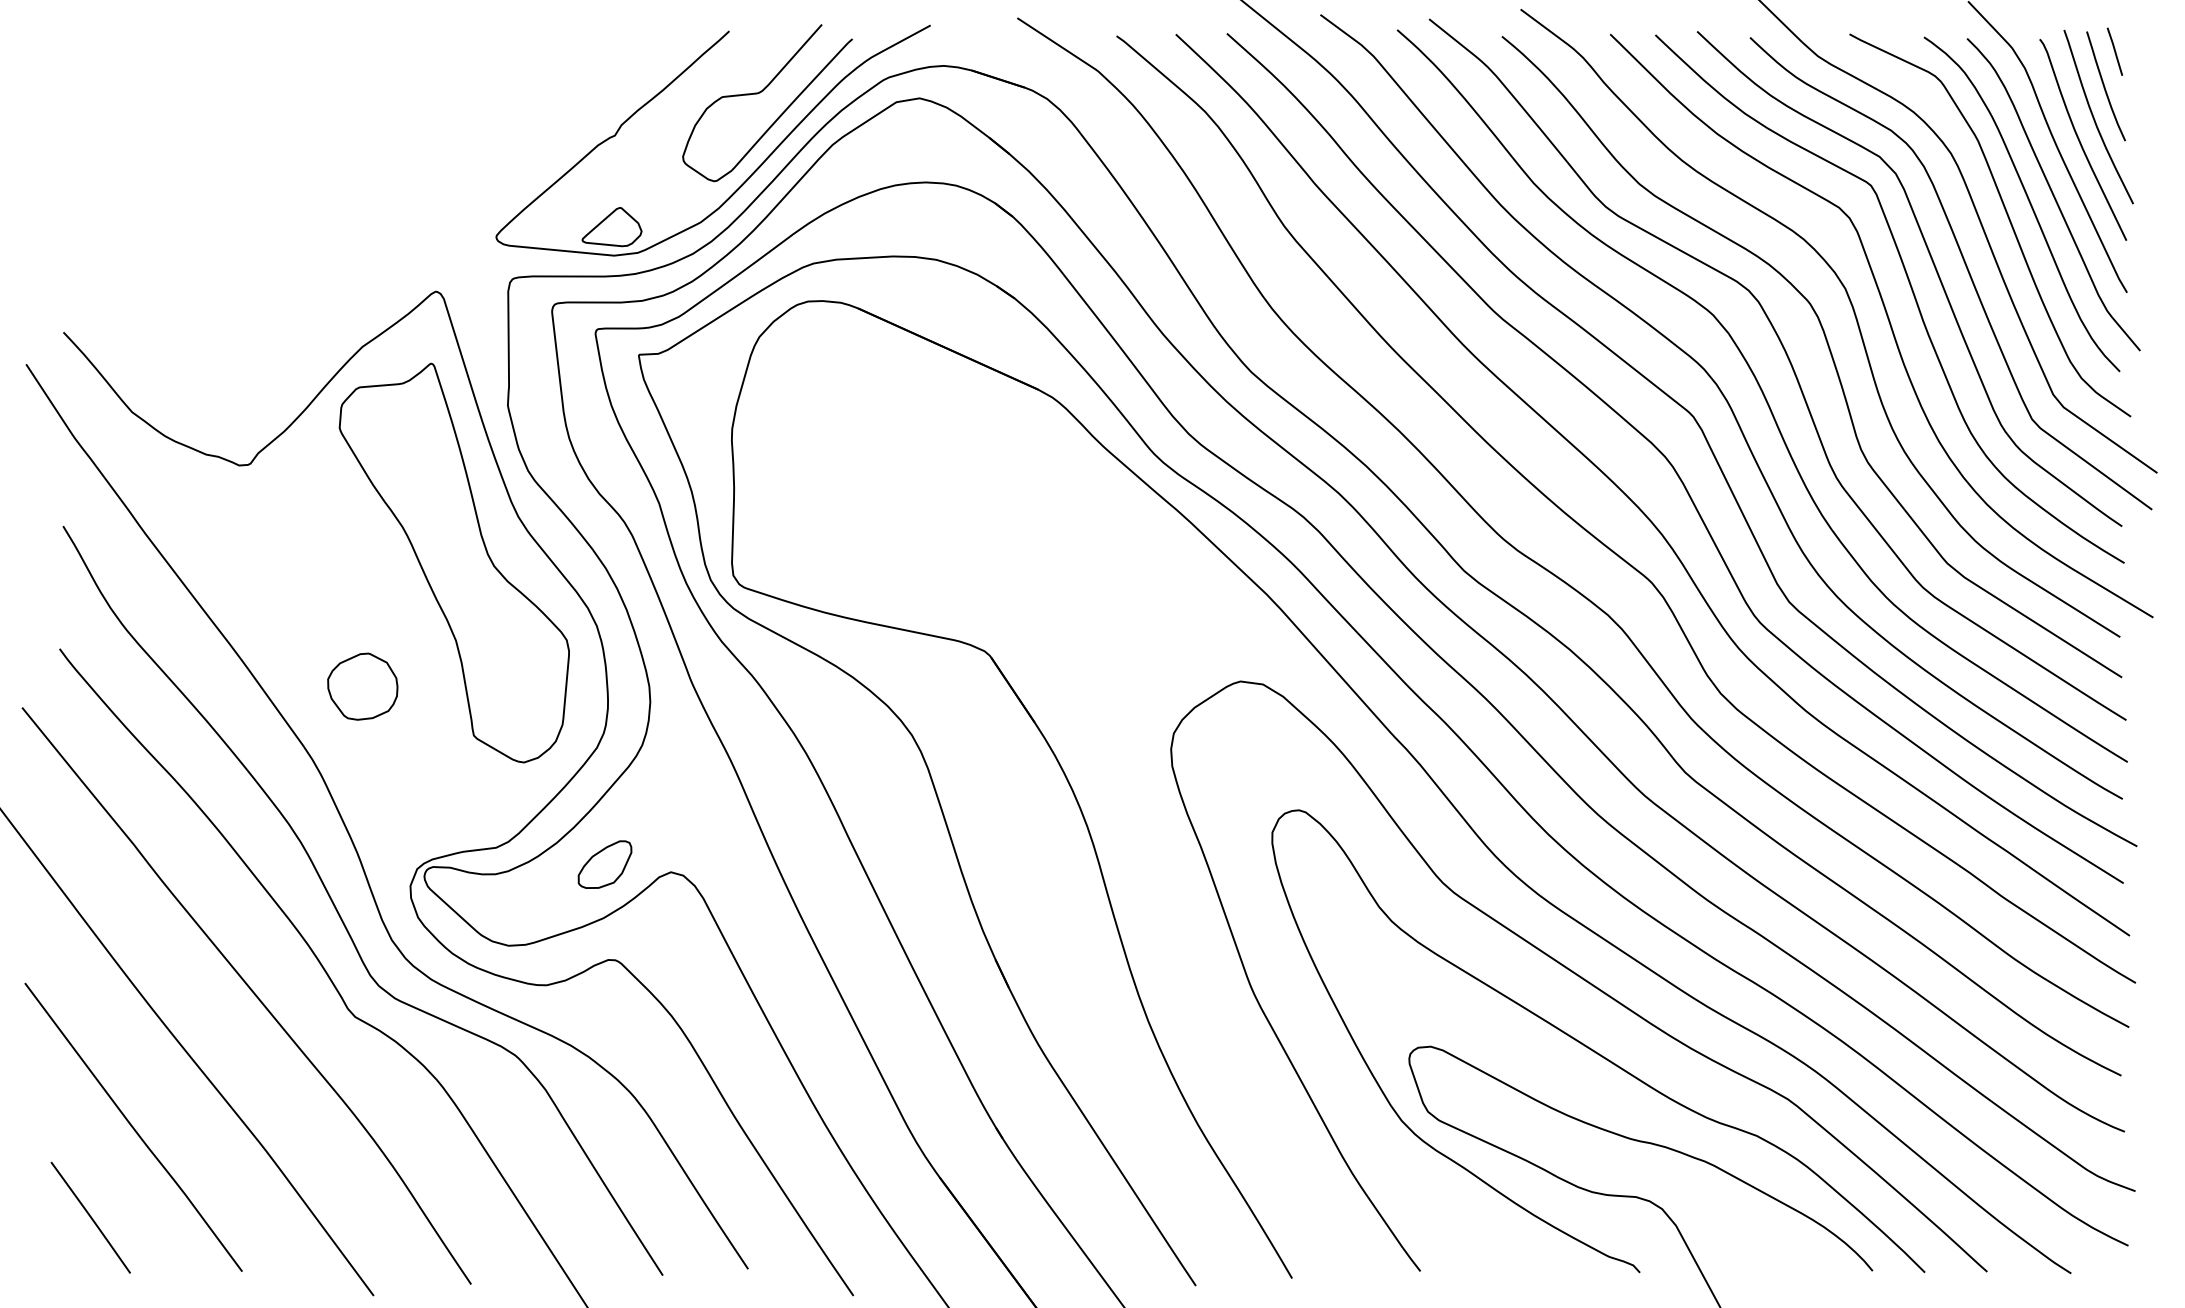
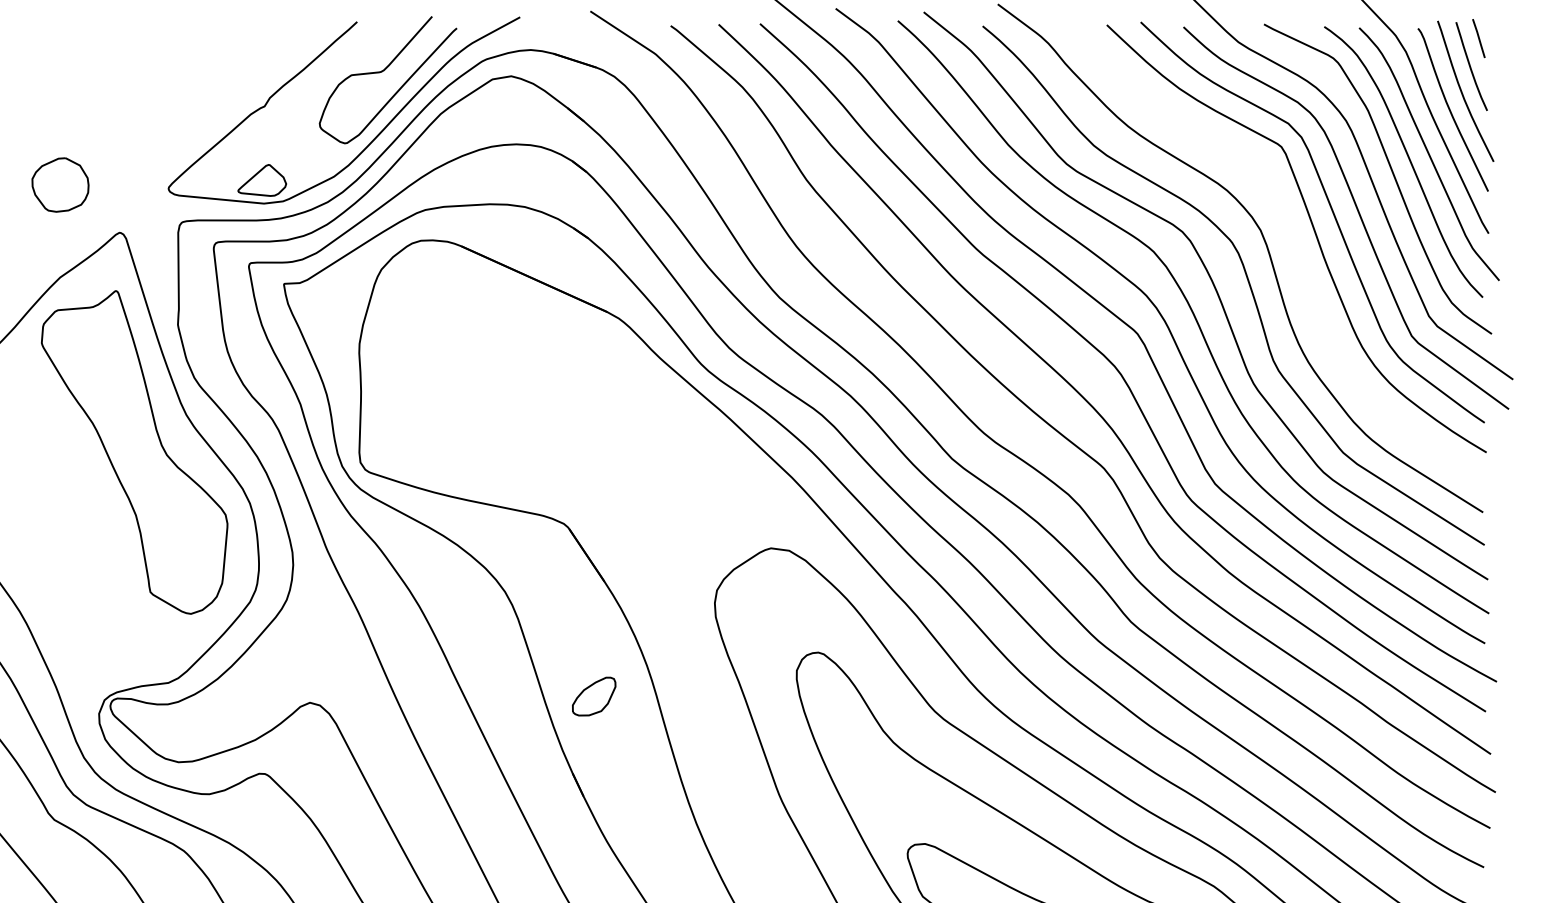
curve: (1888, 322) -> (1295, 257), removed
part: (362, 686) -> (60, 184), moved
part: (604, 864) -> (593, 696), moved

